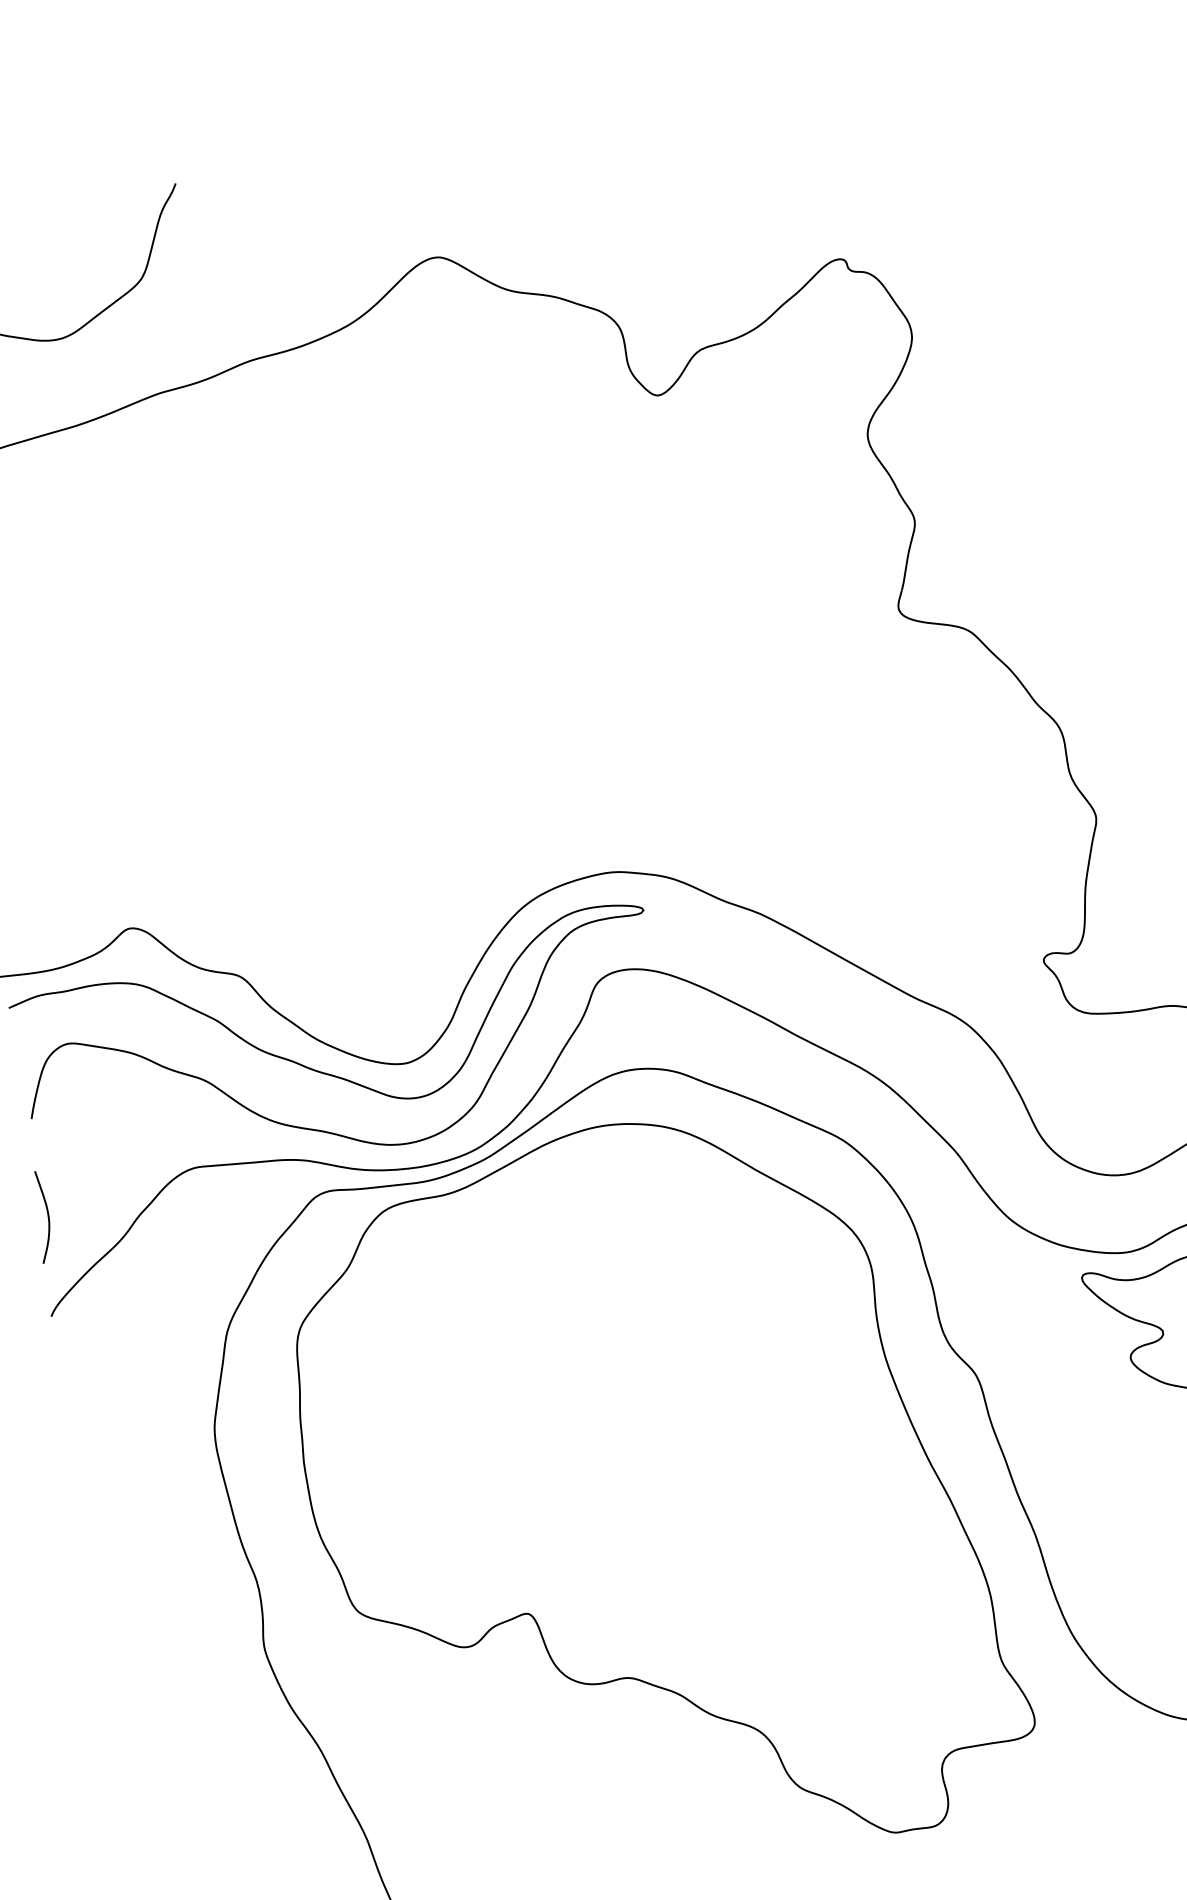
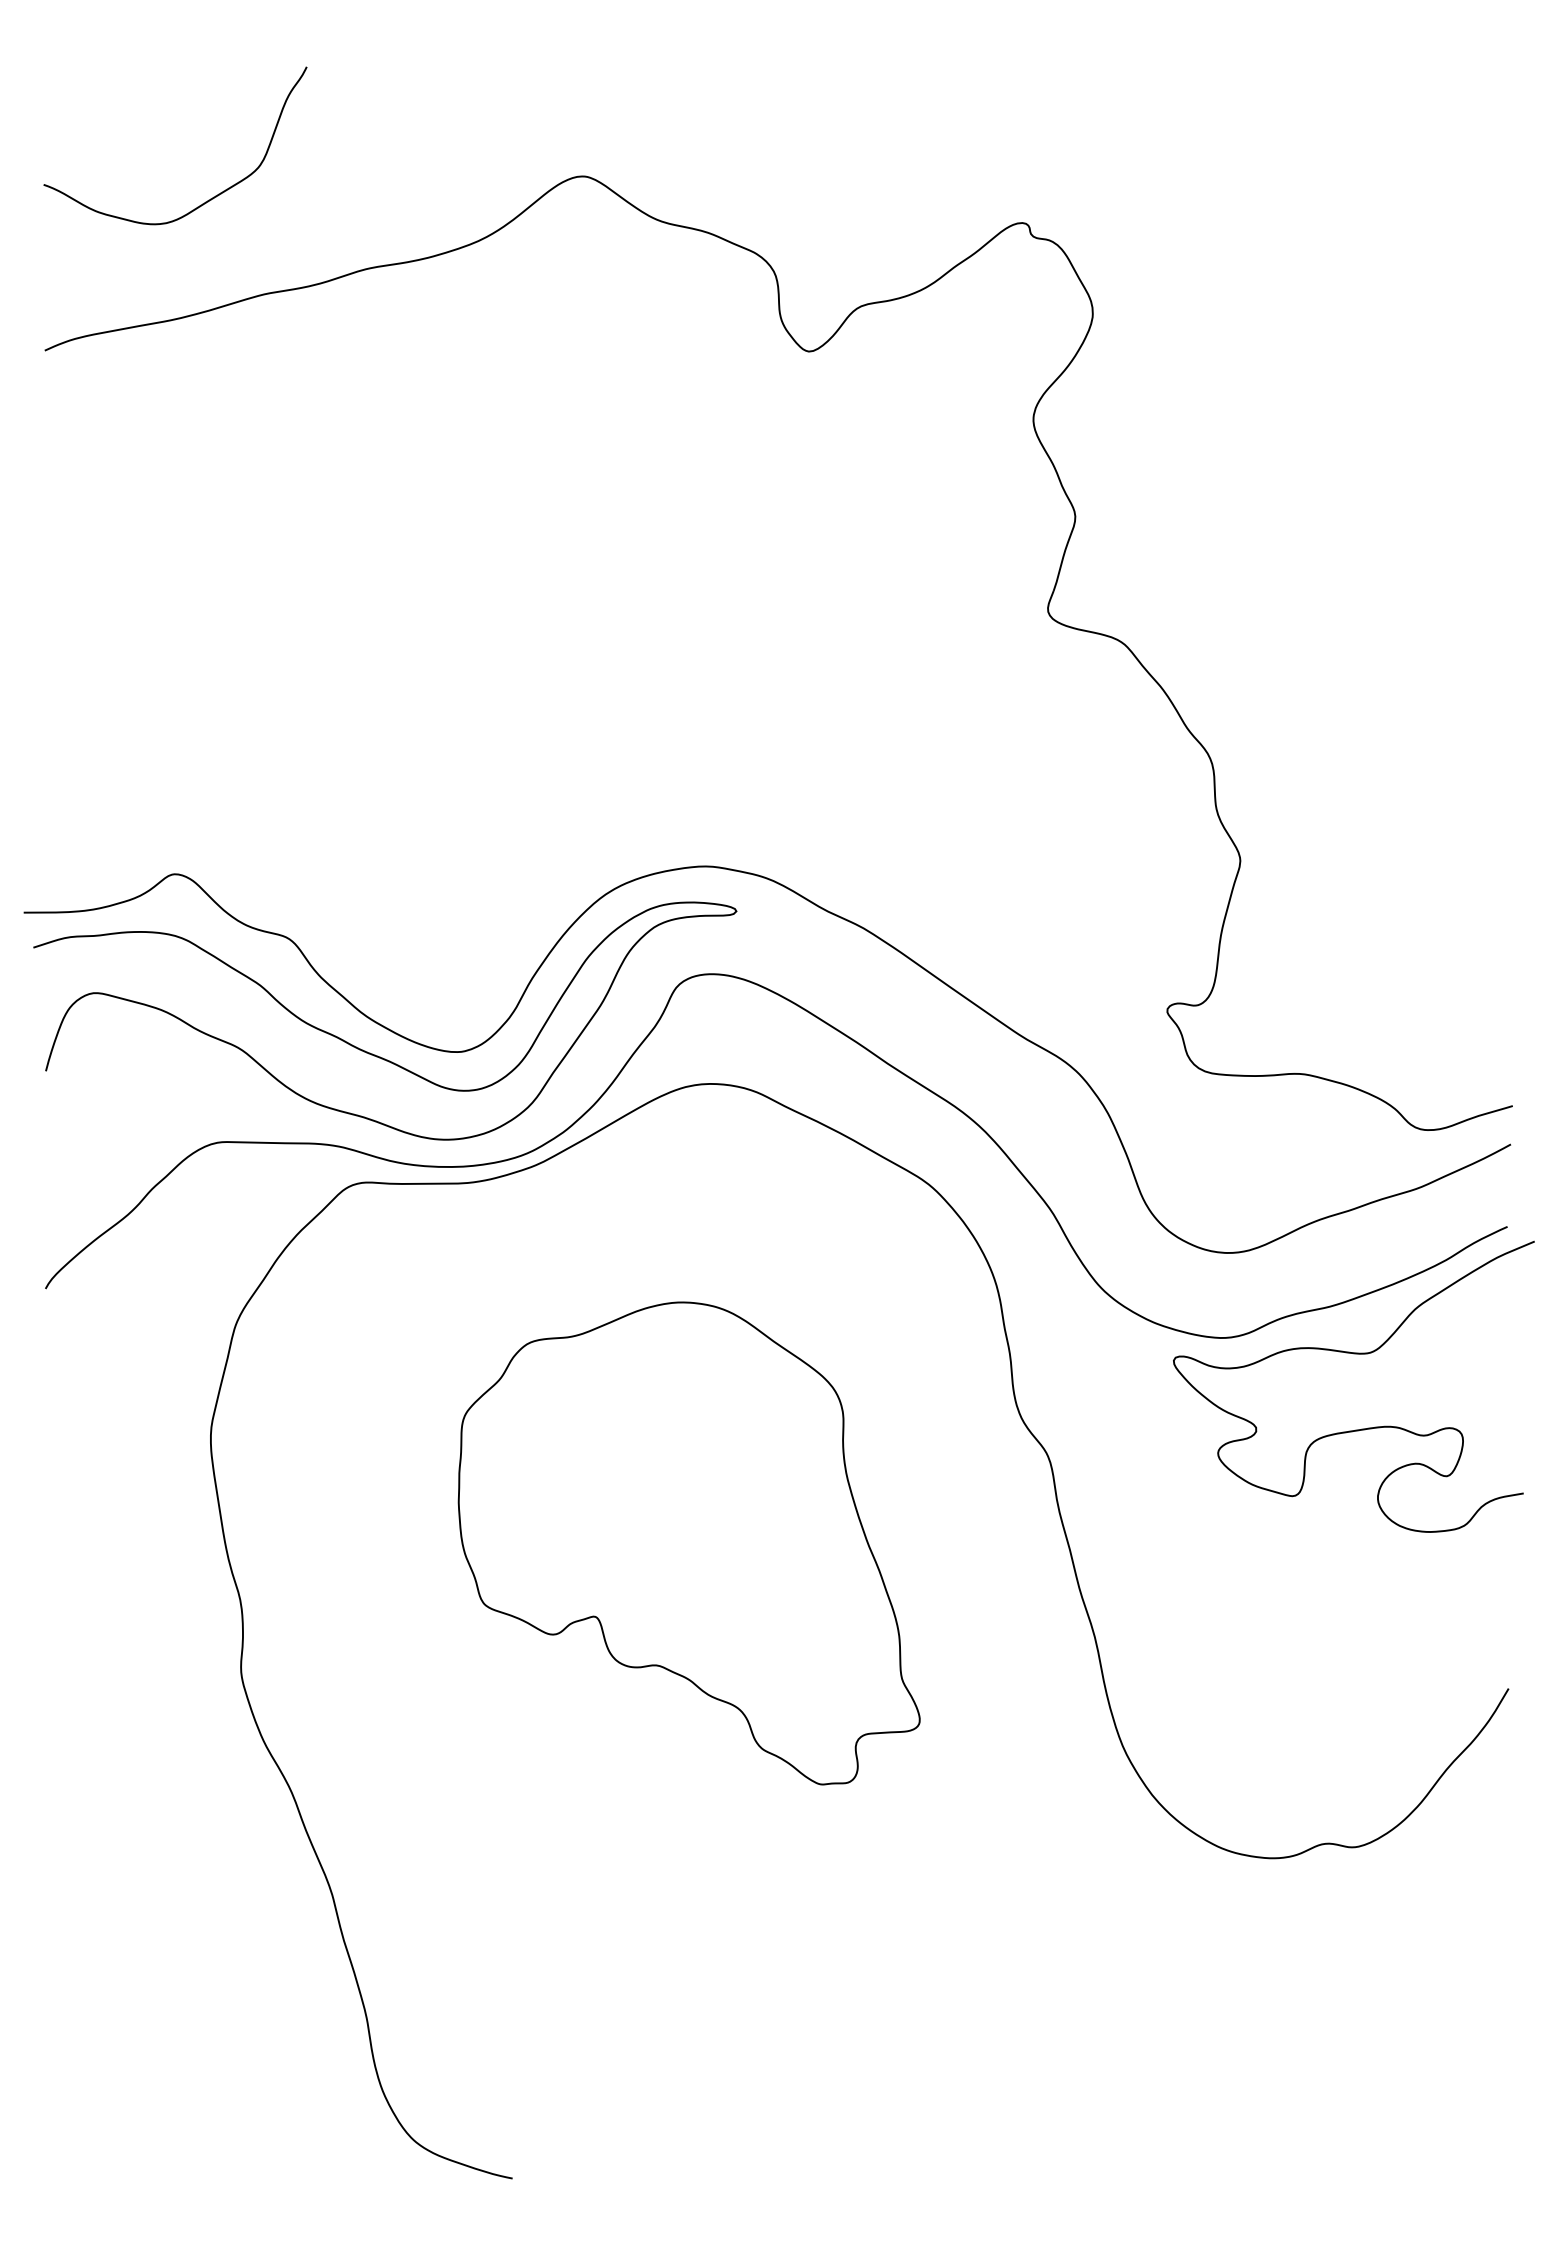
curve: (47, 1216) -> (52, 1179), removed
part: (659, 1488) -> (689, 1543), size x0.6

